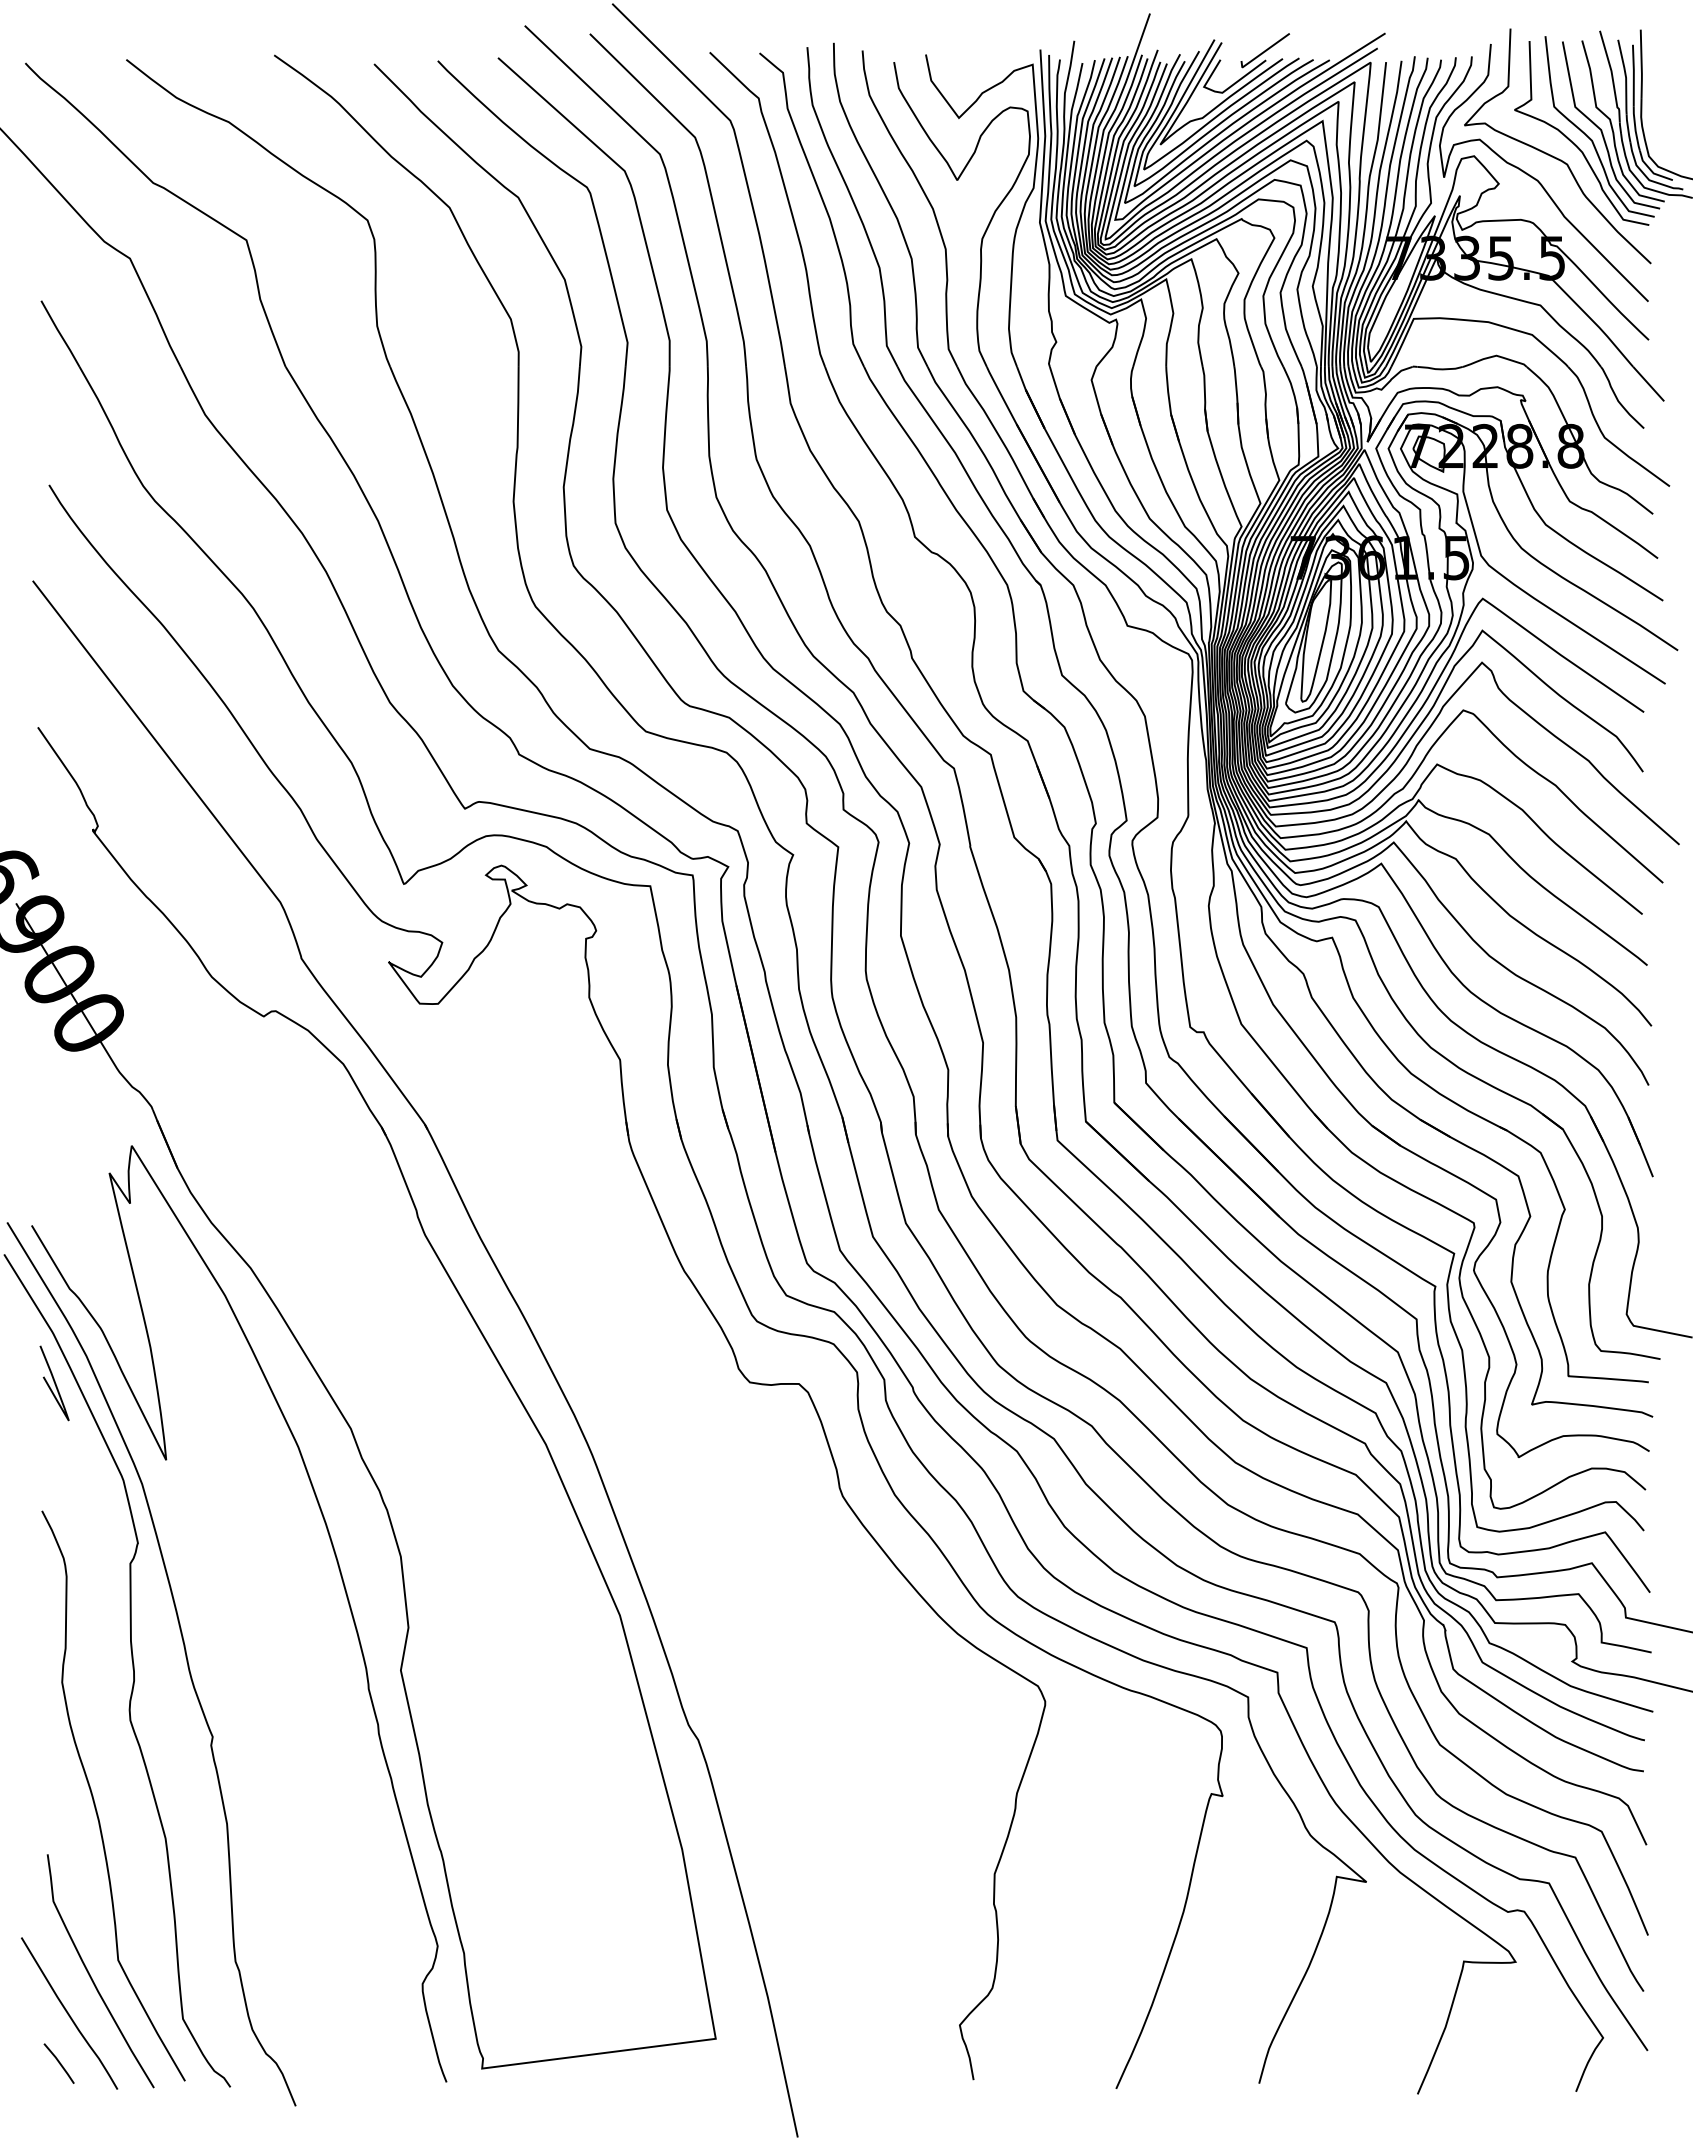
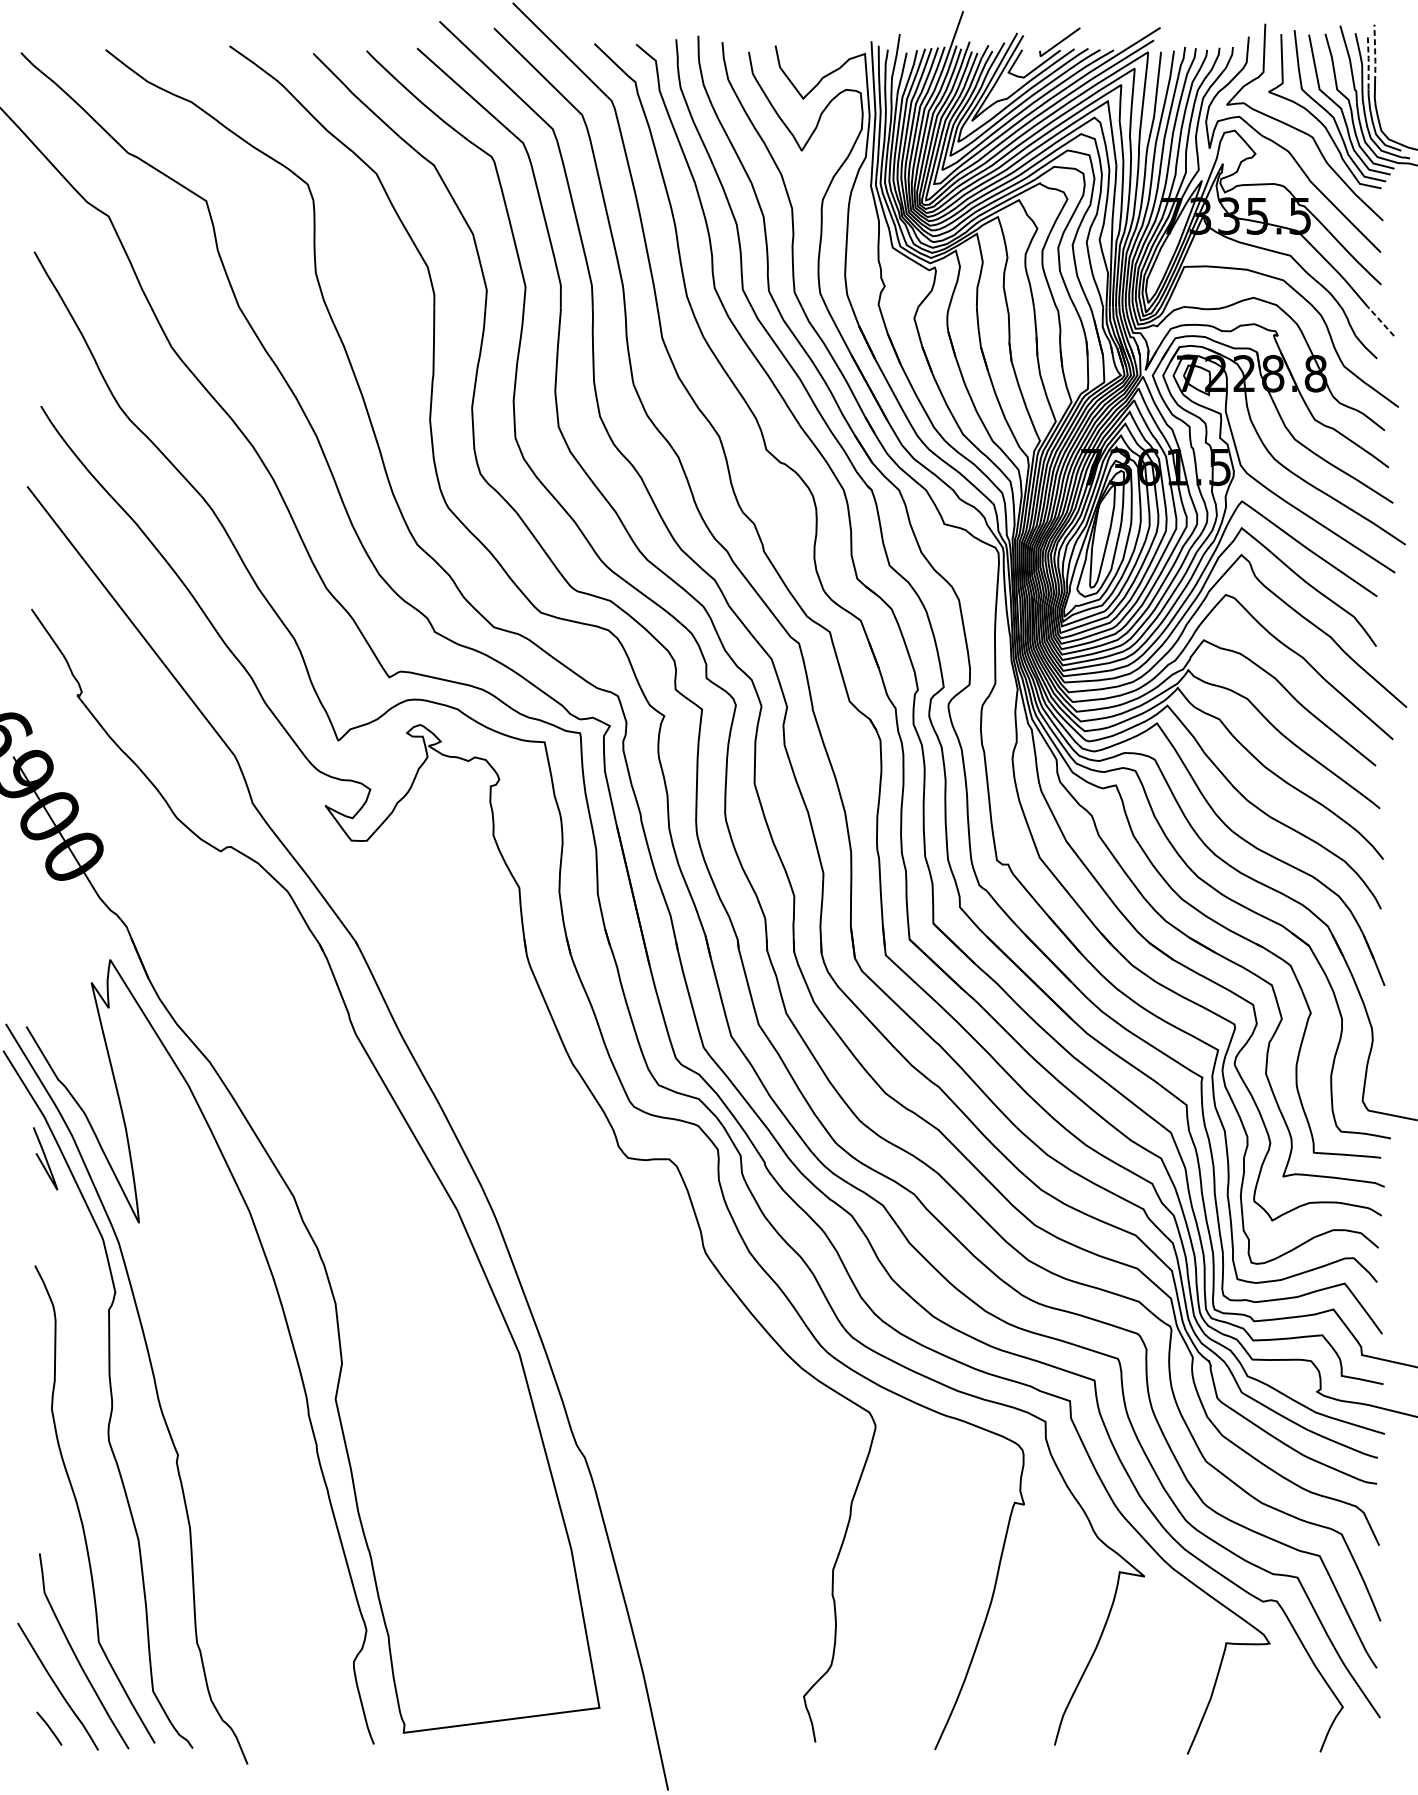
line: (1641, 64) -> (1375, 53), solid -> dashed
line: (1633, 76) -> (1368, 63), solid -> dashed
line: (1648, 383) -> (1380, 321), solid -> dashed

